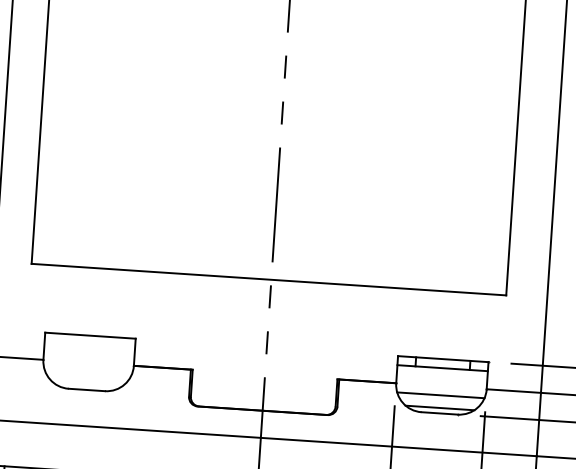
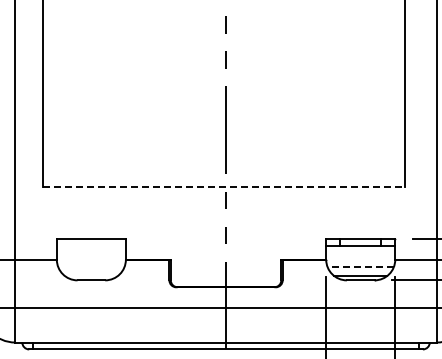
line: (269, 279) -> (224, 187), solid -> dashed
line: (440, 395) -> (360, 266), solid -> dashed

